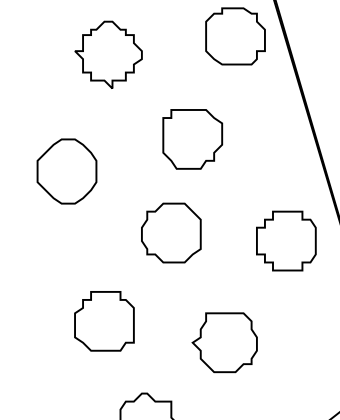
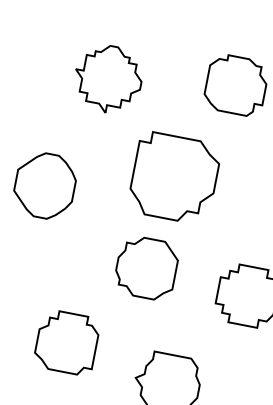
part: (192, 139) -> (174, 178), size x1.4
part: (171, 232) -> (146, 267), moved
part: (104, 321) -> (66, 342), moved

